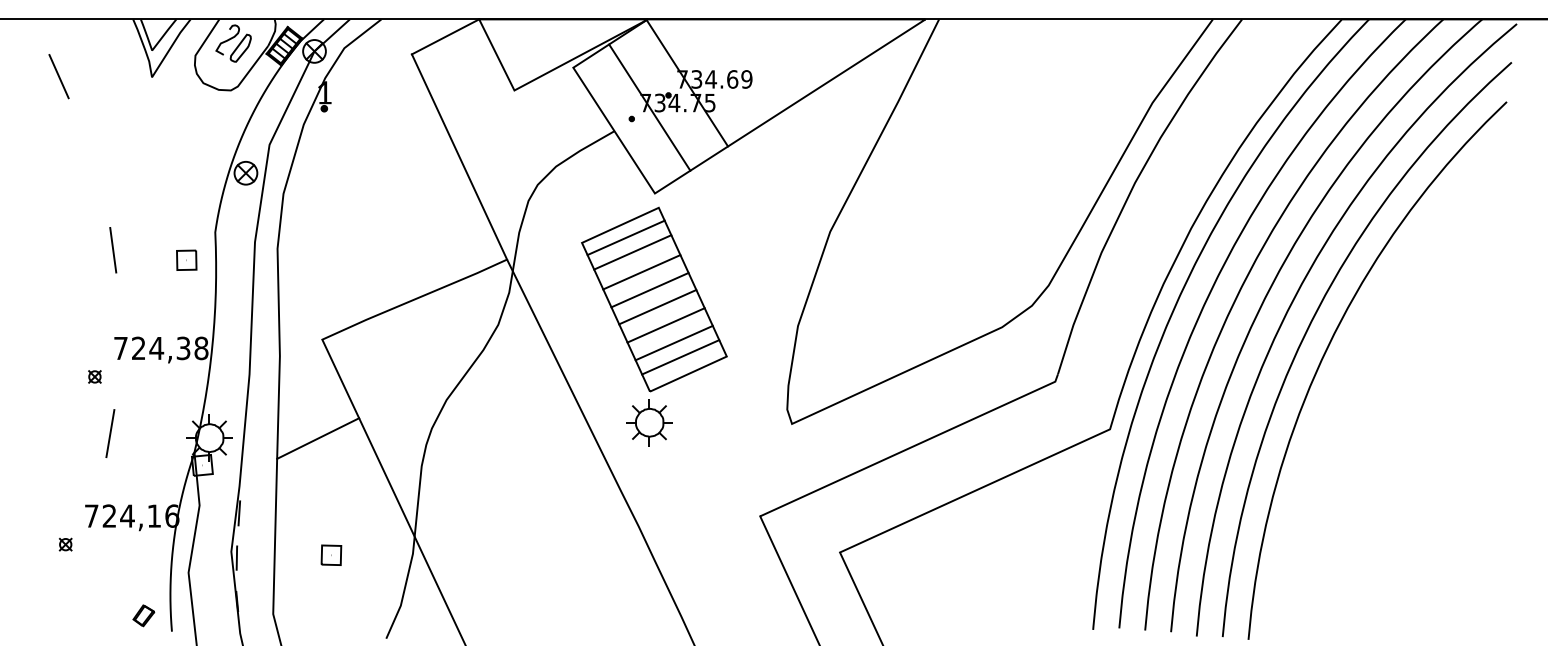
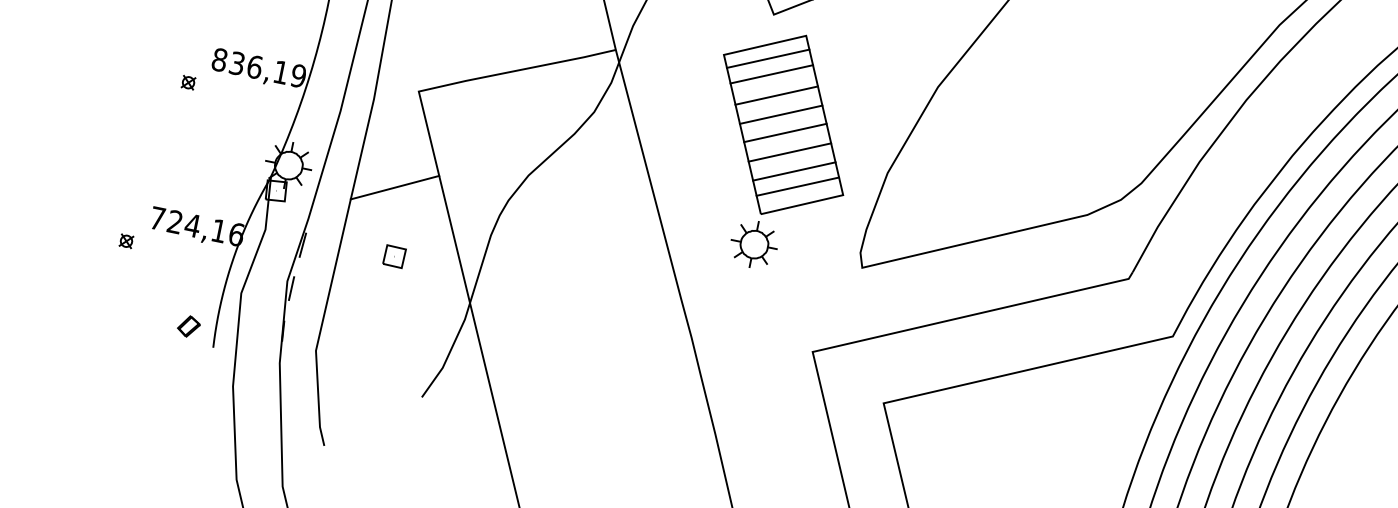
part: (654, 326) -> (778, 151), moved
text: (161, 348) -> (259, 68), 724,38 -> 836,19
line: (110, 433) -> (192, 141), removed
part: (331, 554) -> (394, 255), moved

